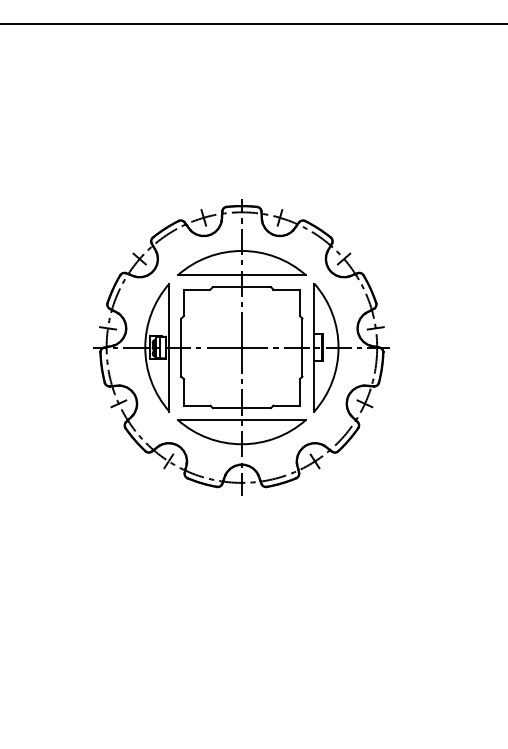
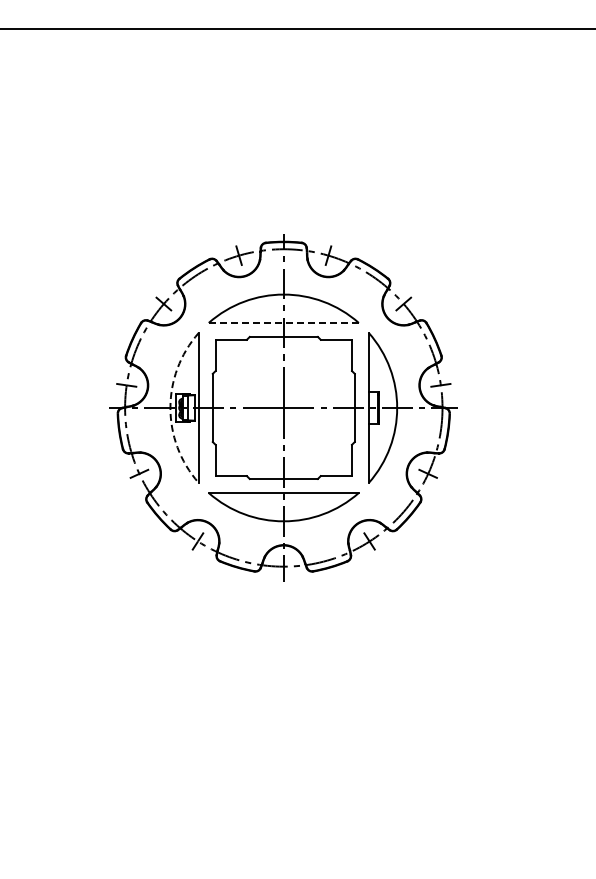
line: (242, 274) -> (284, 322), solid -> dashed
arc: (145, 347) -> (170, 407), solid -> dashed

